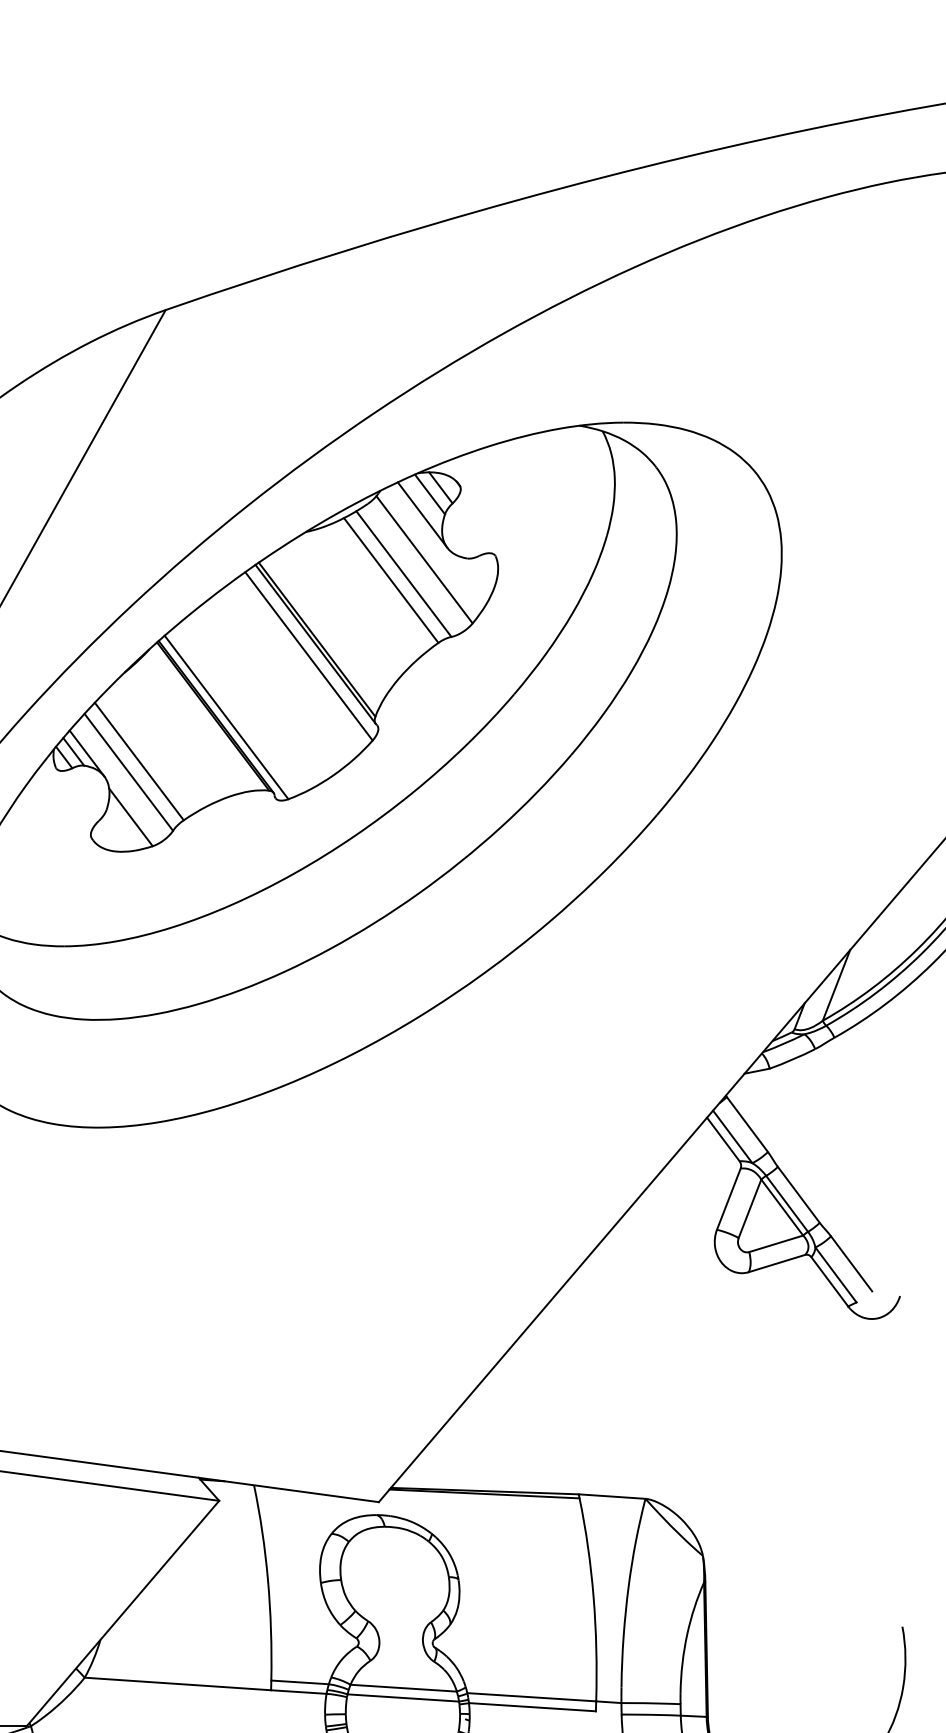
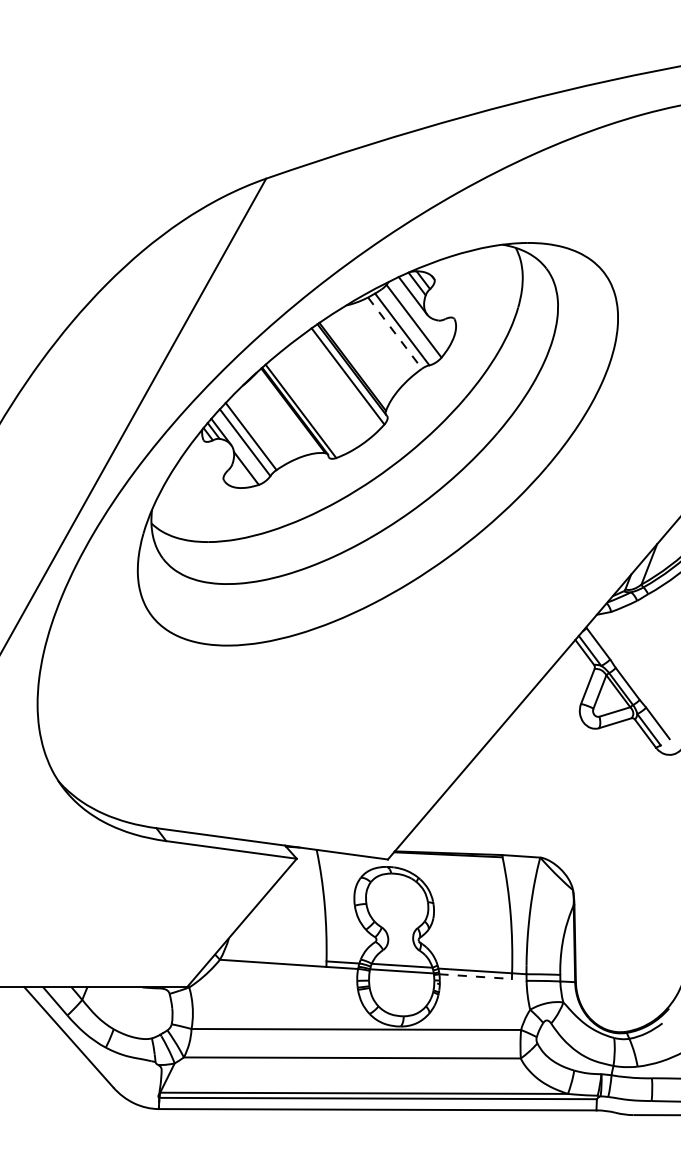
line: (392, 581) -> (395, 333), solid -> dashed
line: (533, 1706) -> (476, 976), solid -> dashed

